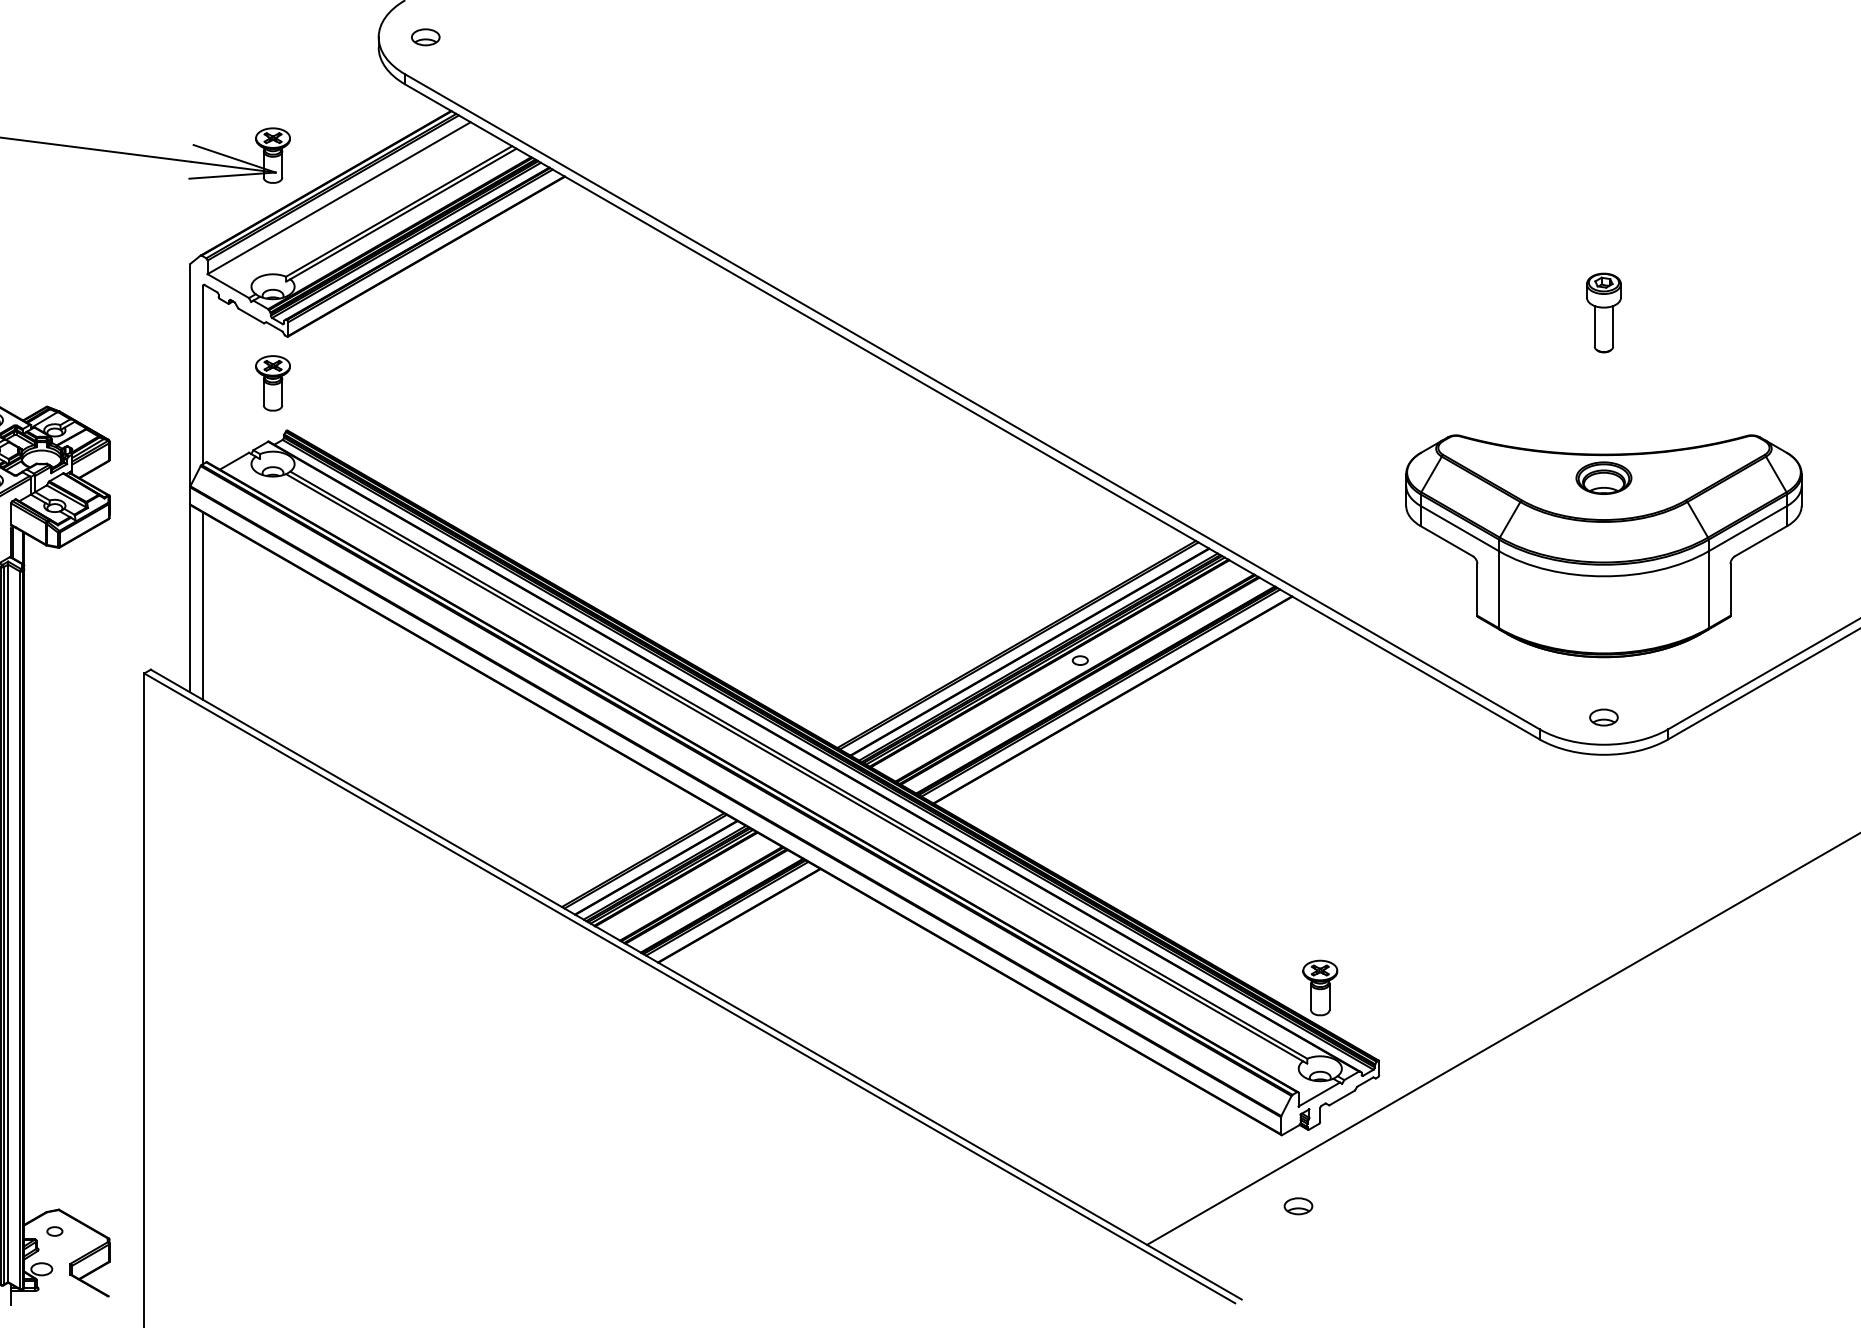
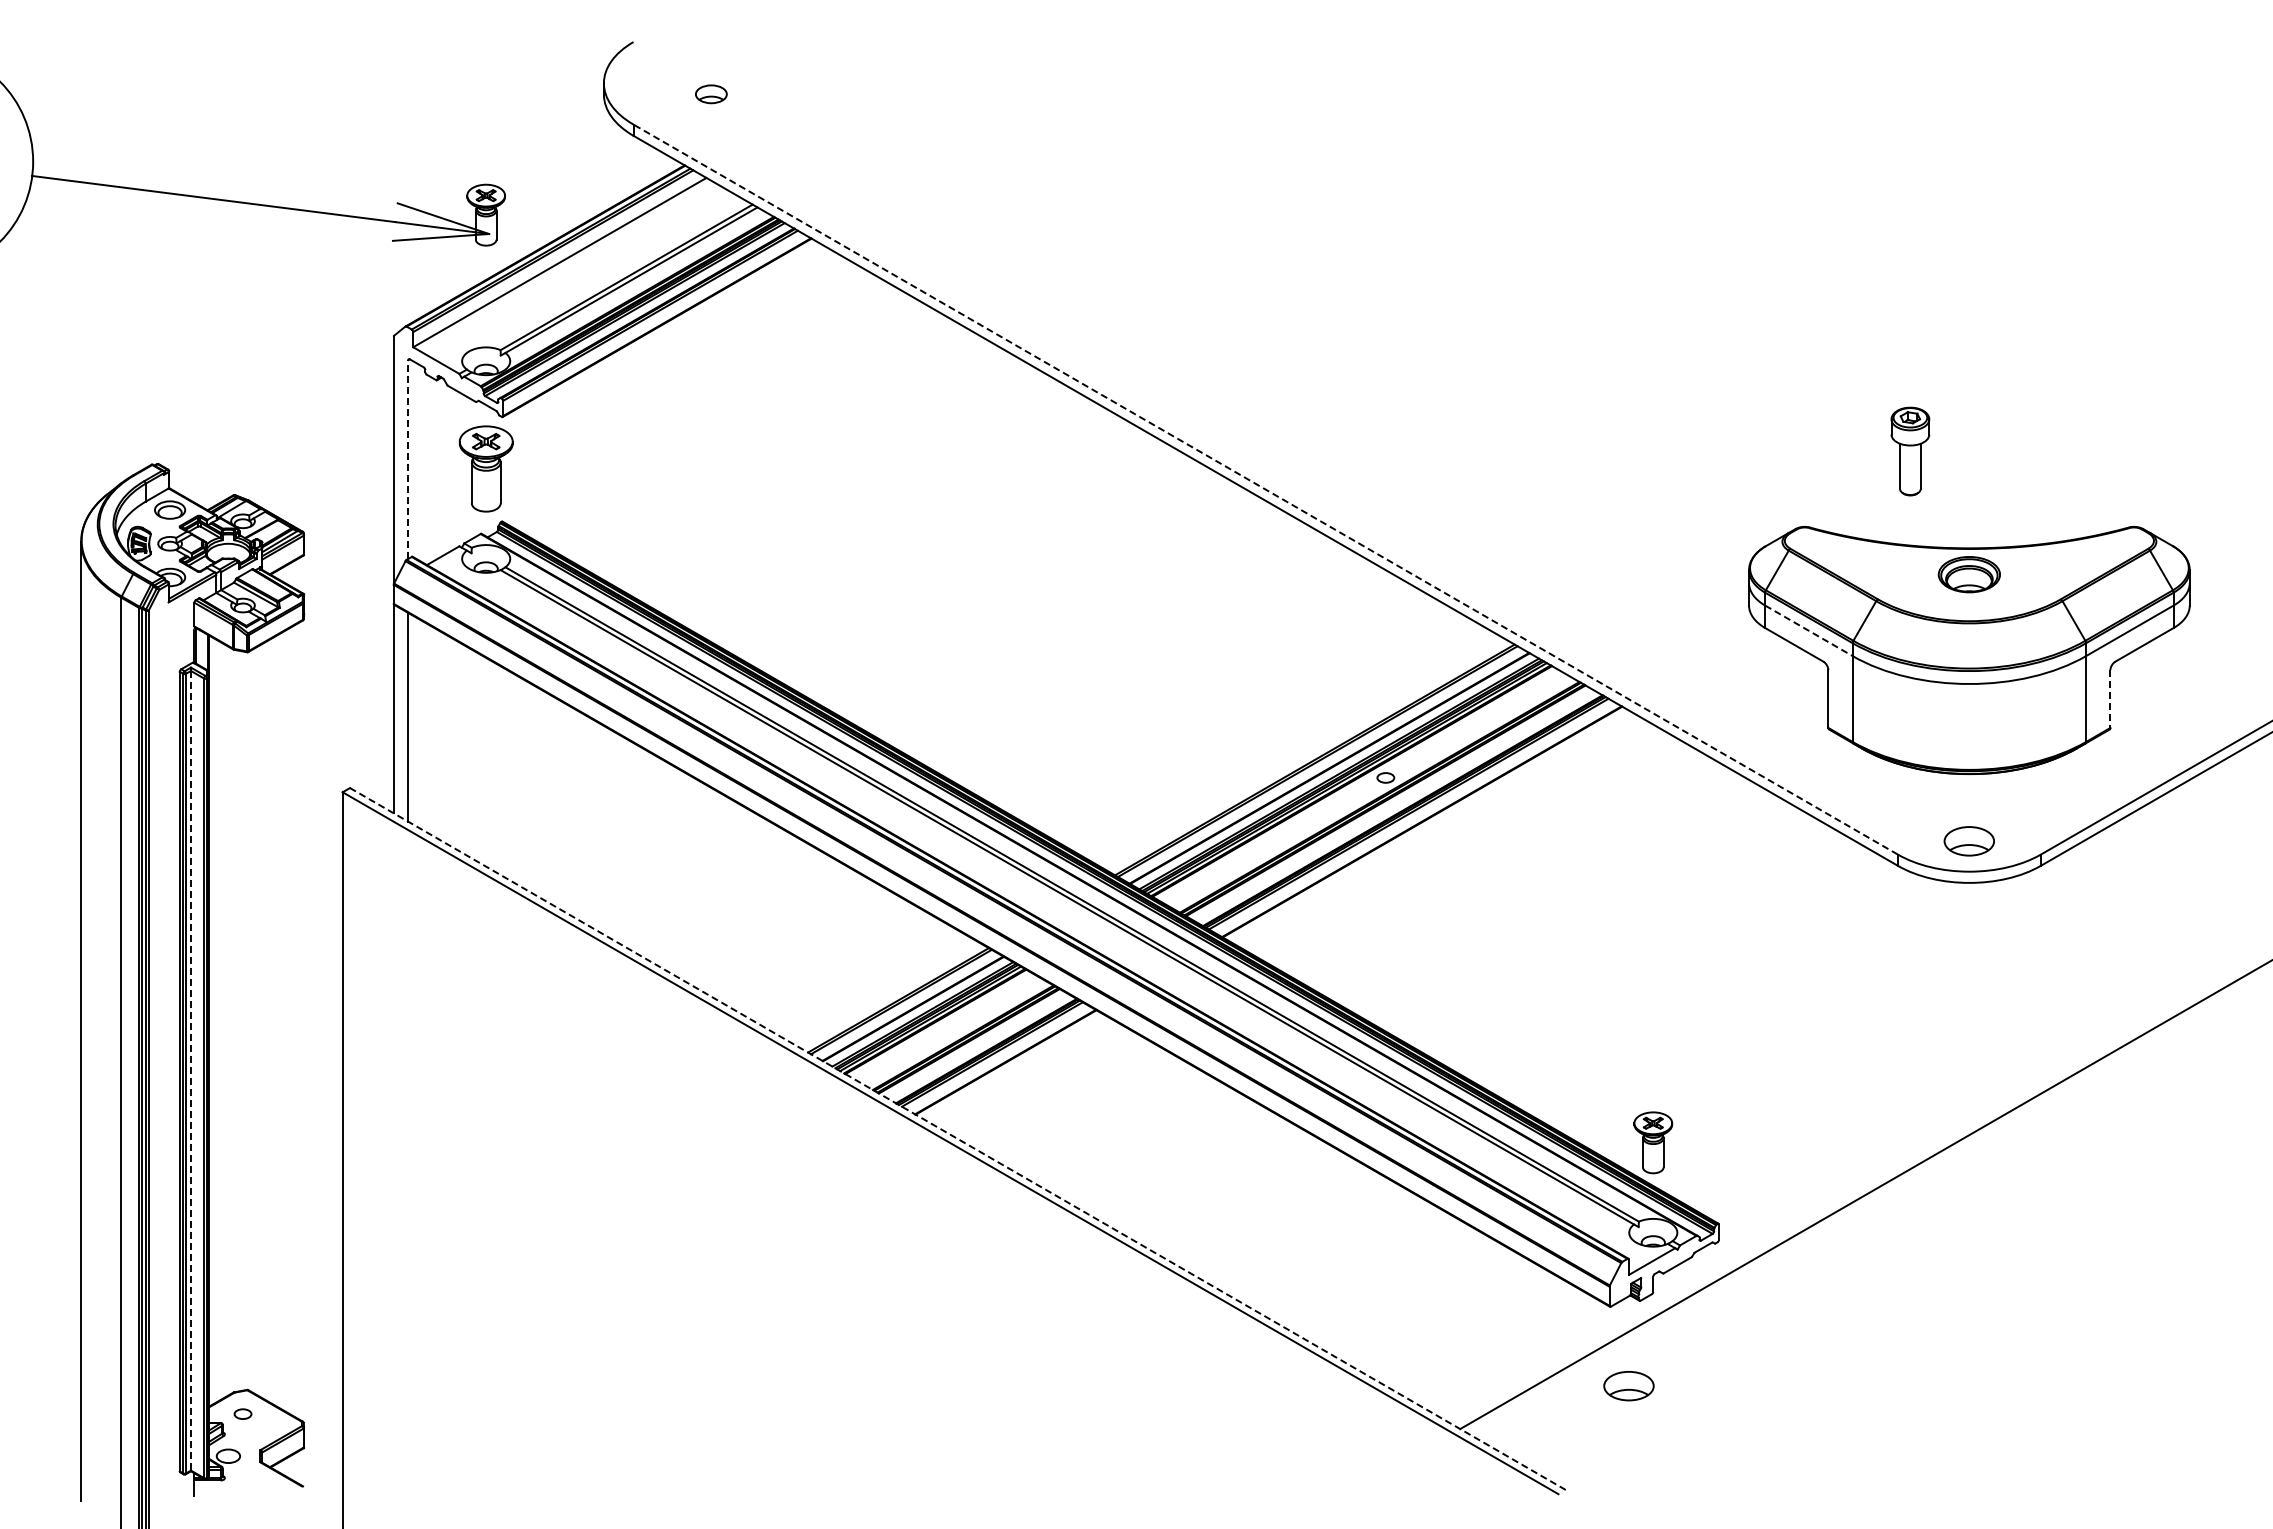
part: (425, 37) -> (711, 94), moved
part: (1604, 312) -> (1910, 451), moved
line: (203, 374) -> (408, 459), solid -> dashed
part: (272, 382) -> (485, 468), size x1.4
line: (972, 401) -> (1265, 489), solid -> dashed
line: (1459, 528) -> (1808, 630), solid -> dashed
line: (1730, 590) -> (2110, 699), solid -> dashed
part: (1604, 717) -> (1969, 841), size x1.6
line: (8, 923) -> (191, 1070), solid -> dashed
line: (695, 985) -> (957, 1139), solid -> dashed
part: (1298, 1205) -> (1628, 1385), size x1.6

